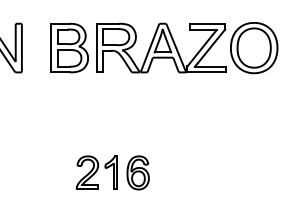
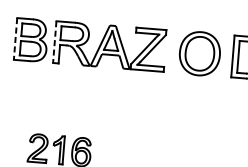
line: (51, 48) -> (15, 39), solid -> dashed
line: (97, 48) -> (55, 42), solid -> dashed
part: (254, 48) -> (200, 54), moved

